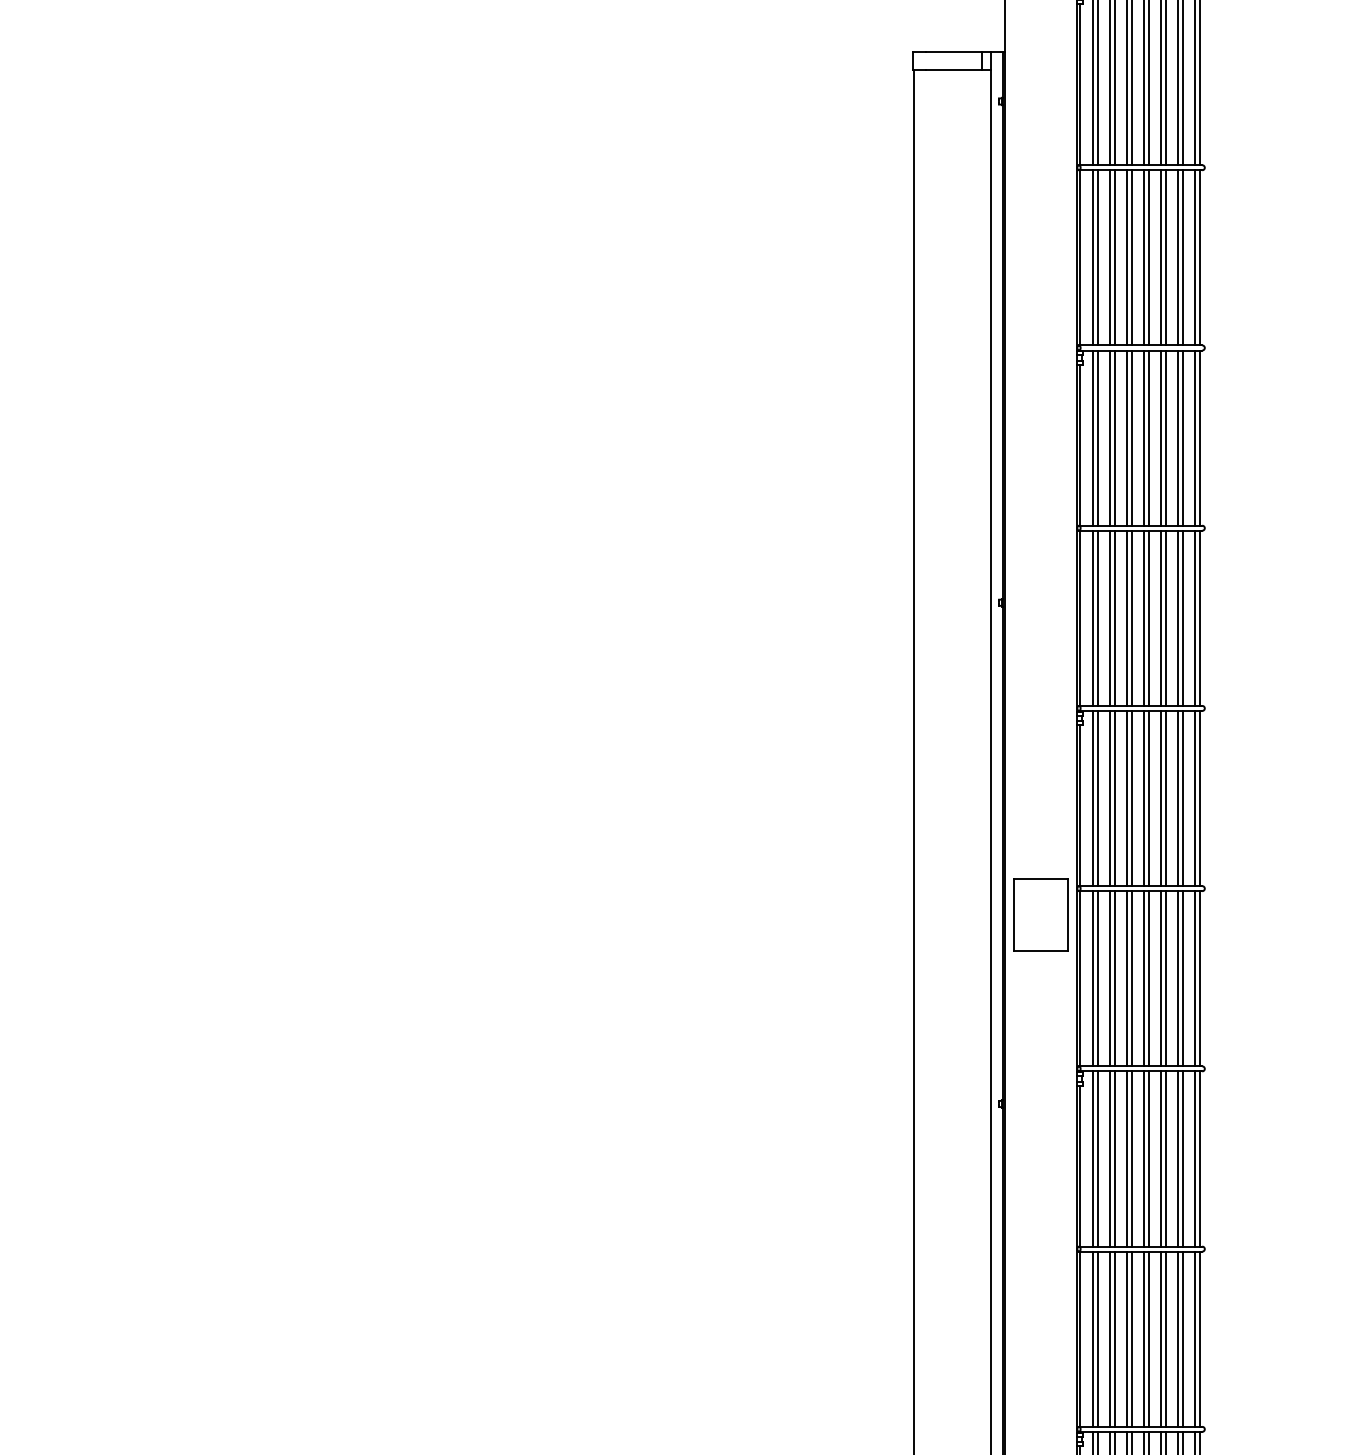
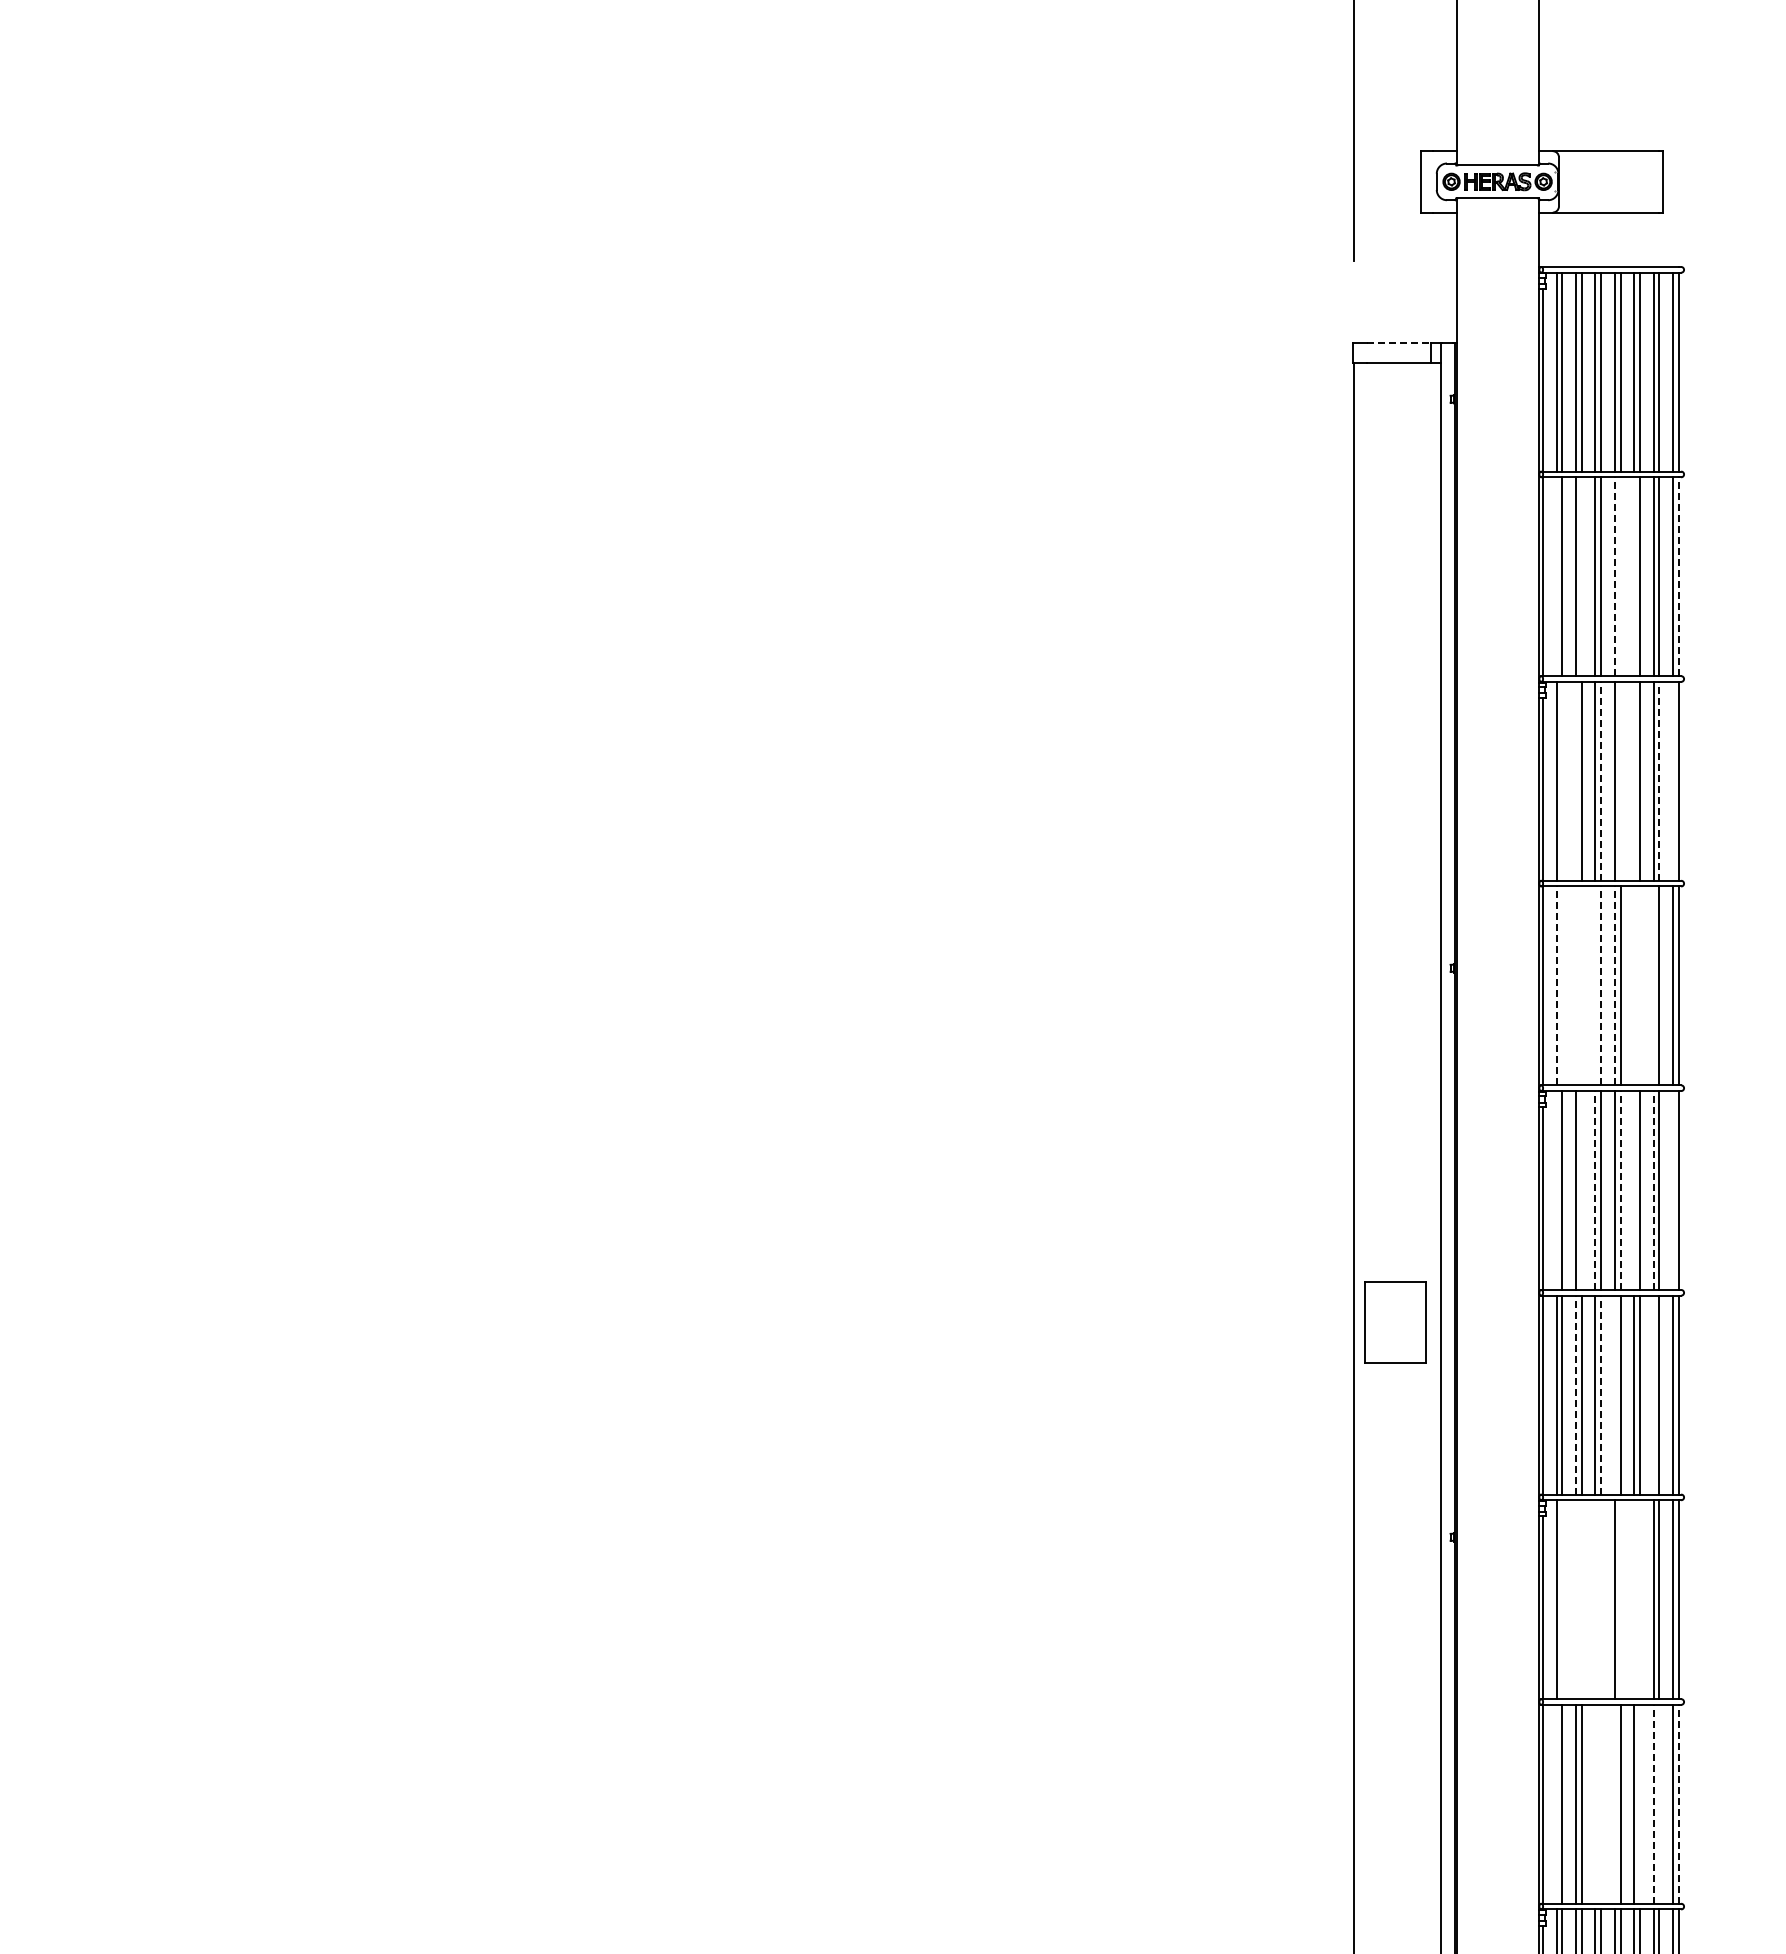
line: (953, 51) -> (1398, 342), solid -> dashed
line: (1092, 257) -> (1556, 576), removed
line: (1114, 257) -> (1581, 576), removed
line: (1143, 257) -> (1614, 576), solid -> dashed
line: (1148, 257) -> (1620, 576), removed
line: (1161, 257) -> (1634, 576), removed
line: (1199, 257) -> (1678, 576), solid -> dashed
line: (1097, 437) -> (1562, 780), removed
line: (1109, 437) -> (1575, 780), removed
line: (1132, 437) -> (1601, 780), solid -> dashed
line: (1148, 437) -> (1620, 780), removed
line: (1161, 437) -> (1634, 780), removed
line: (1183, 437) -> (1659, 780), solid -> dashed
line: (1194, 437) -> (1672, 780), removed
line: (1092, 617) -> (1556, 985), solid -> dashed
line: (1097, 617) -> (1562, 985), removed
line: (1109, 617) -> (1575, 985), removed
line: (1114, 617) -> (1581, 985), removed
line: (1126, 617) -> (1595, 985), removed
line: (1132, 617) -> (1601, 985), solid -> dashed
line: (1143, 617) -> (1614, 985), solid -> dashed
line: (1161, 617) -> (1634, 985), removed
line: (1165, 617) -> (1639, 985), removed
line: (1177, 617) -> (1653, 985), removed
line: (1092, 798) -> (1556, 1190), removed
line: (1114, 798) -> (1581, 1190), removed
line: (1126, 798) -> (1595, 1190), solid -> dashed
line: (1148, 798) -> (1620, 1190), solid -> dashed
line: (1161, 798) -> (1634, 1190), removed
line: (1177, 798) -> (1653, 1190), solid -> dashed
line: (1194, 798) -> (1672, 1190), removed
part: (1040, 914) -> (1395, 1322), moved
line: (1109, 978) -> (1575, 1394), solid -> dashed
line: (1132, 978) -> (1601, 1394), solid -> dashed
line: (1143, 978) -> (1614, 1394), removed
line: (1177, 978) -> (1653, 1394), removed
line: (1097, 1158) -> (1562, 1599), removed
line: (1109, 1158) -> (1575, 1599), removed
line: (1114, 1158) -> (1581, 1599), removed
line: (1126, 1158) -> (1595, 1599), removed
line: (1132, 1158) -> (1601, 1599), removed
line: (1148, 1158) -> (1620, 1599), removed
line: (1161, 1158) -> (1634, 1599), removed
line: (1165, 1158) -> (1639, 1599), removed
line: (1092, 1338) -> (1556, 1803), removed
line: (1126, 1338) -> (1595, 1803), removed
line: (1132, 1338) -> (1601, 1803), removed
line: (1143, 1338) -> (1614, 1803), removed
line: (1165, 1338) -> (1639, 1803), removed
line: (1177, 1338) -> (1653, 1803), solid -> dashed
line: (1183, 1338) -> (1659, 1803), removed
line: (1199, 1338) -> (1678, 1803), solid -> dashed

